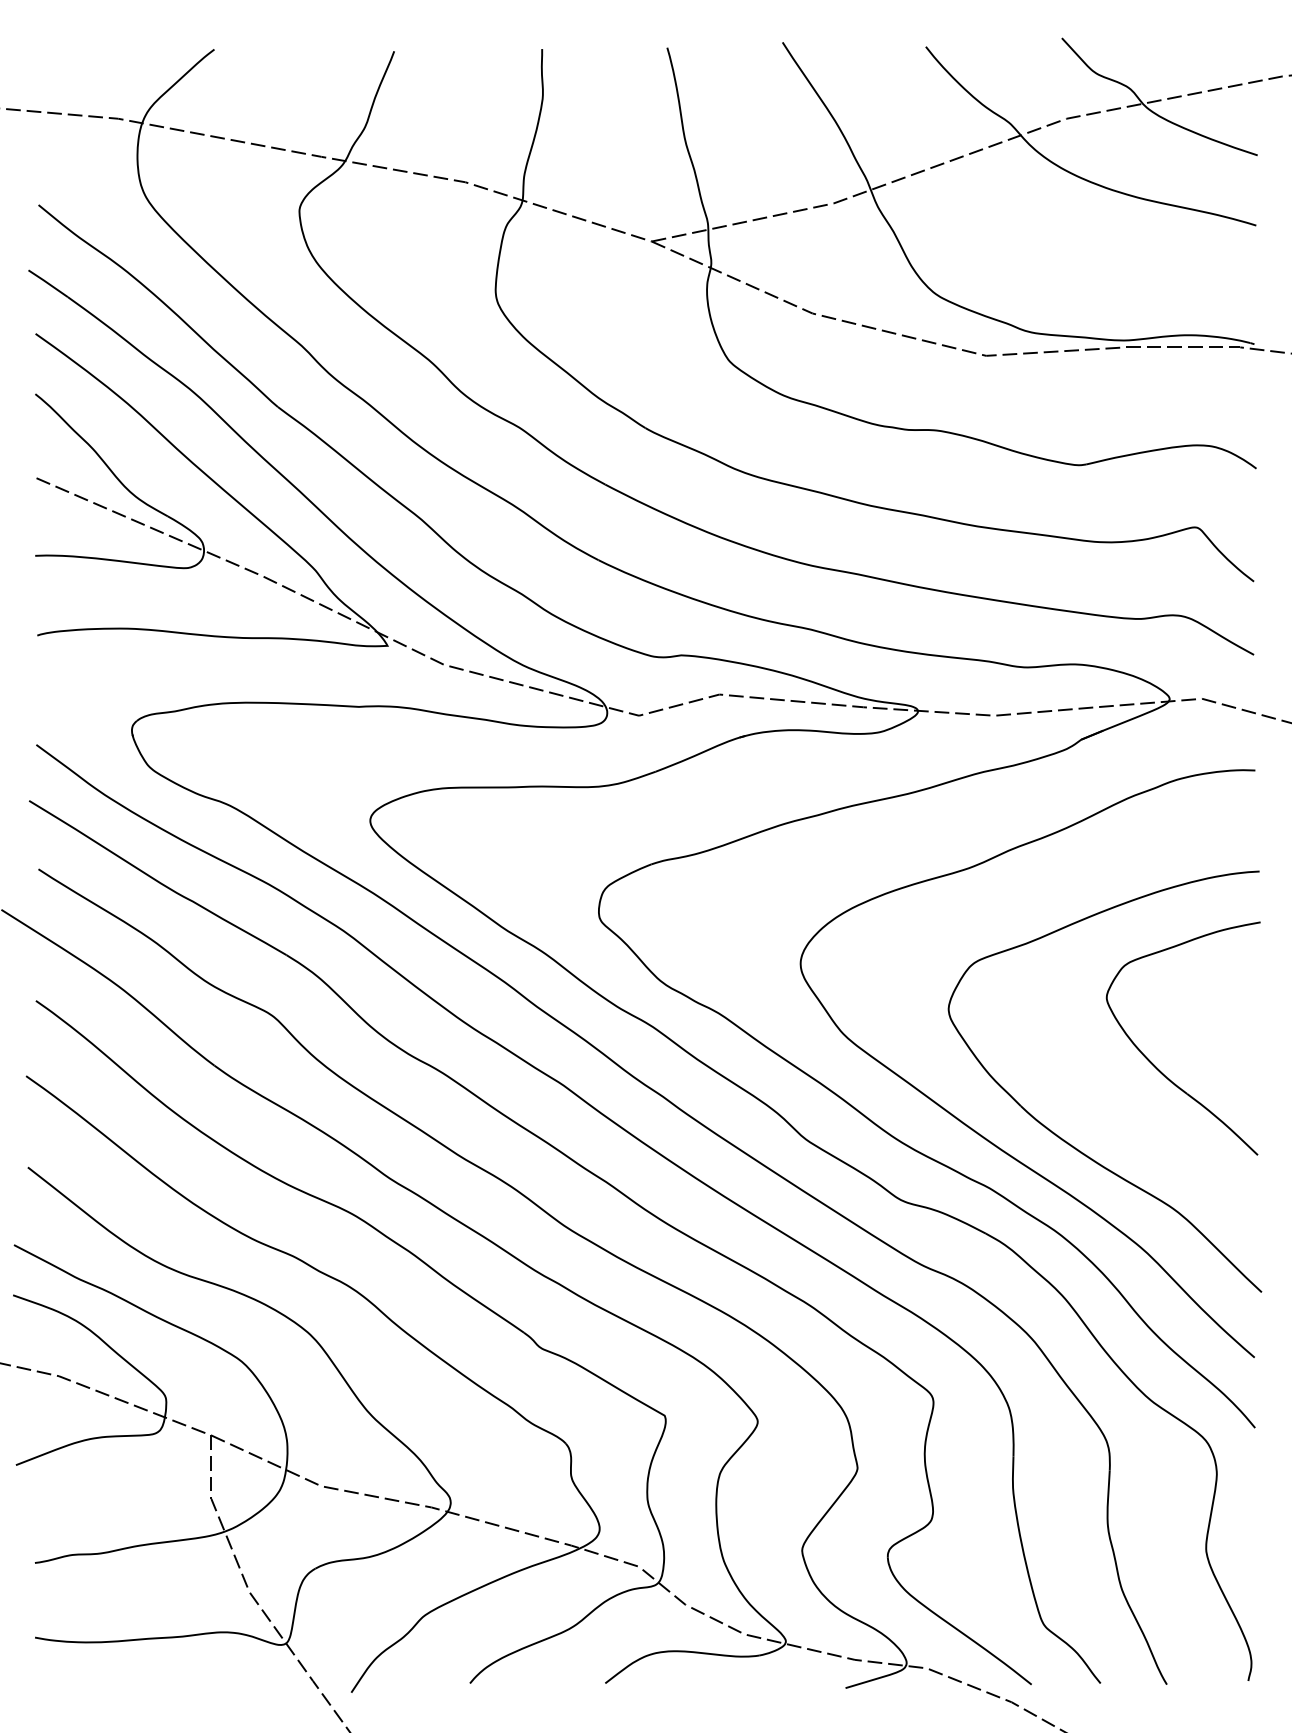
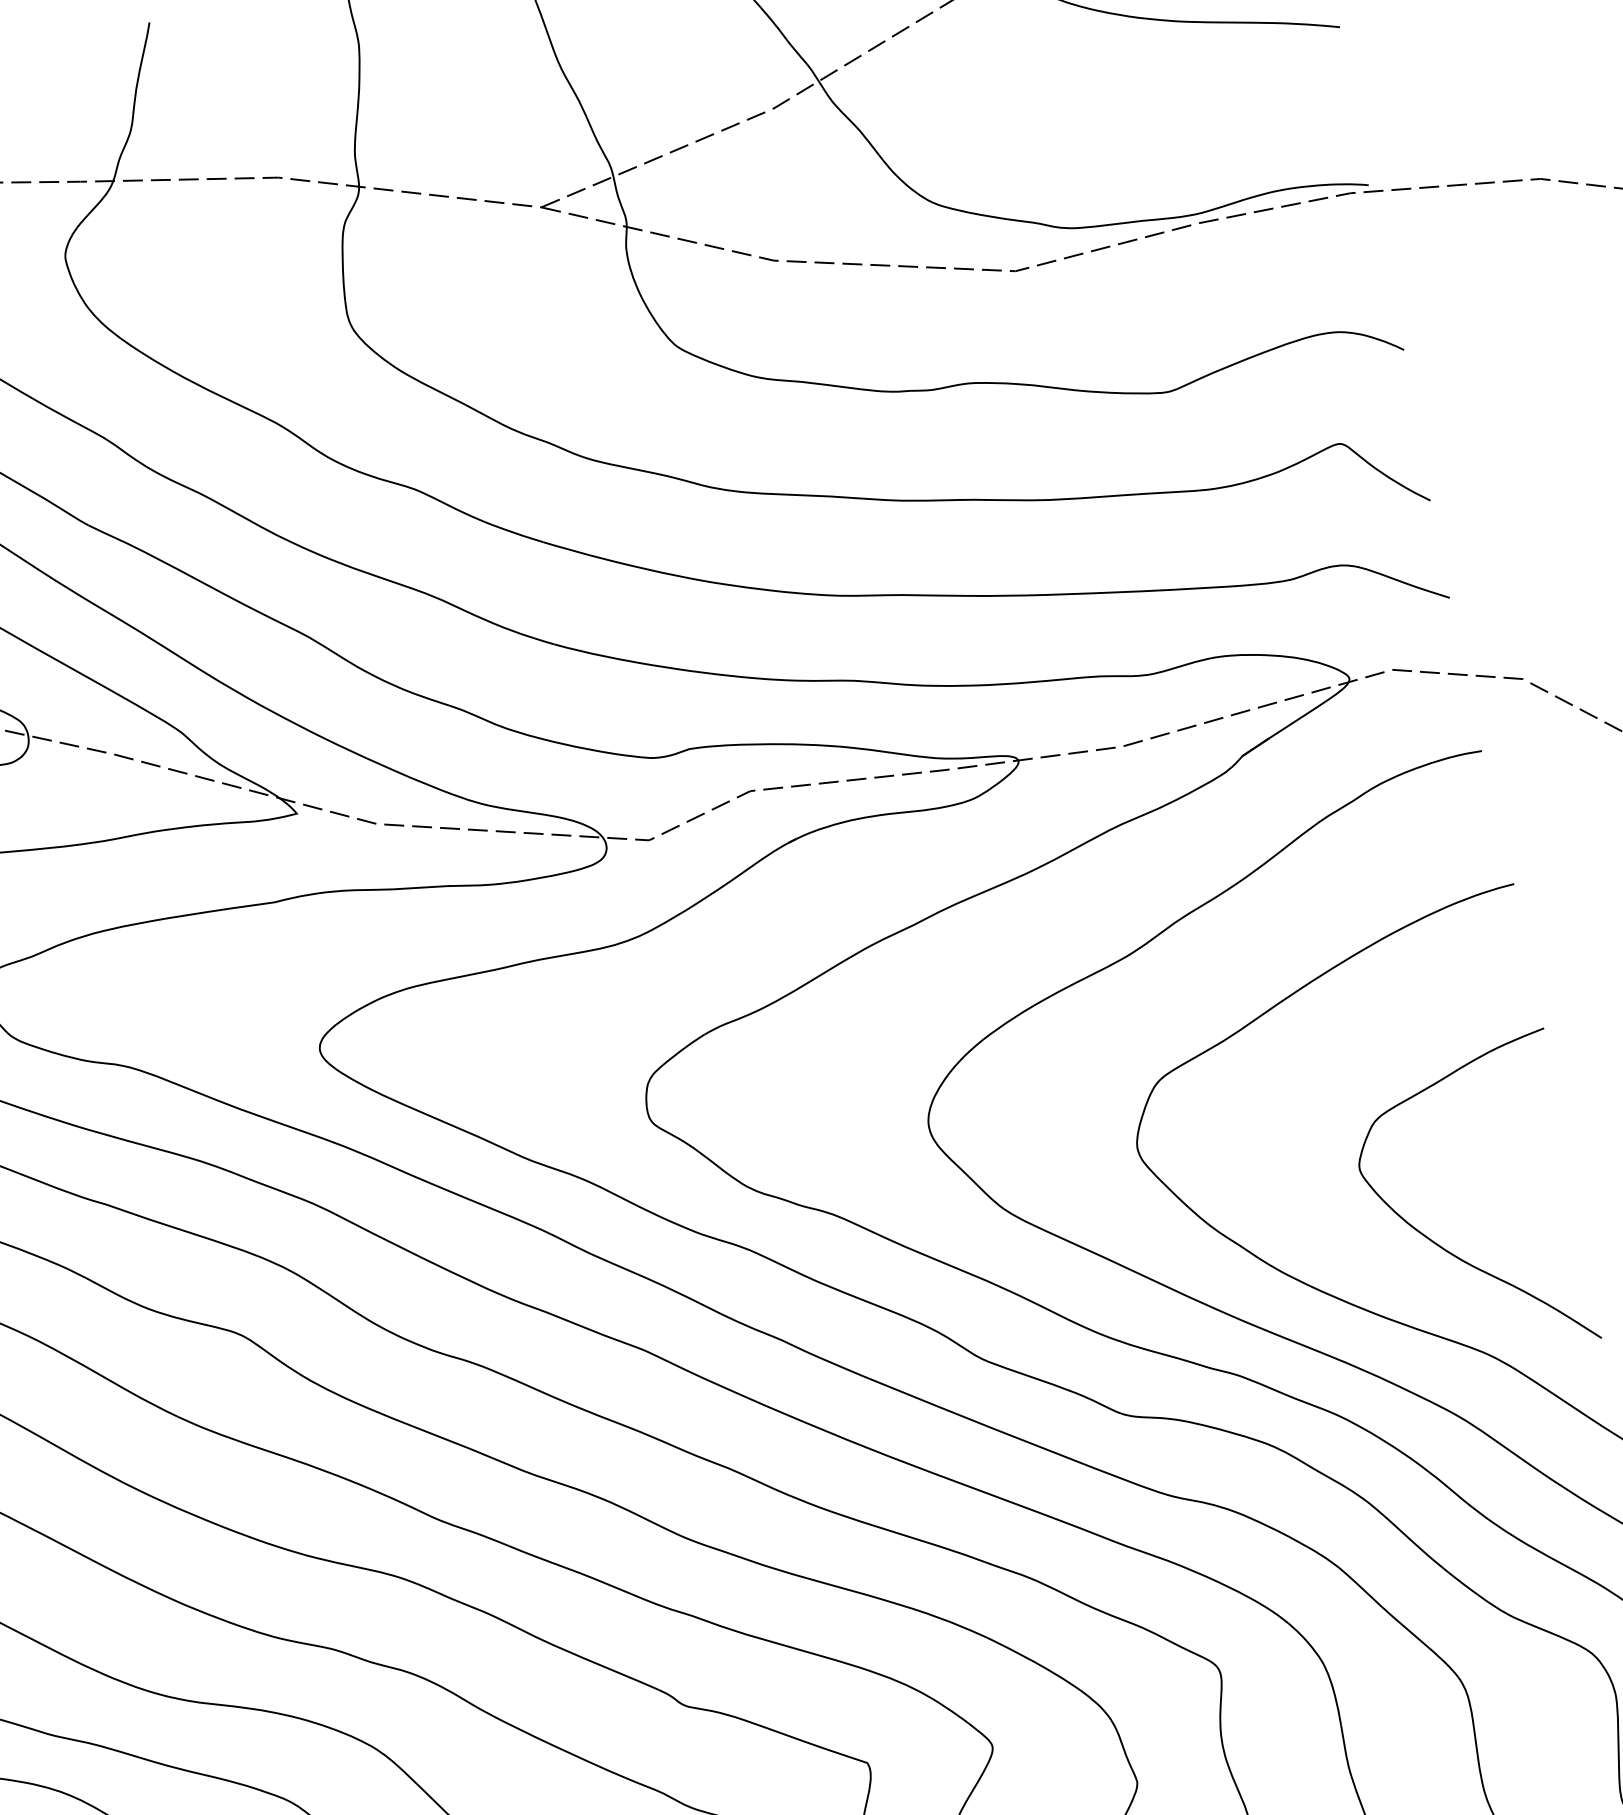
part: (1155, 1065) -> (1442, 1246), moved

